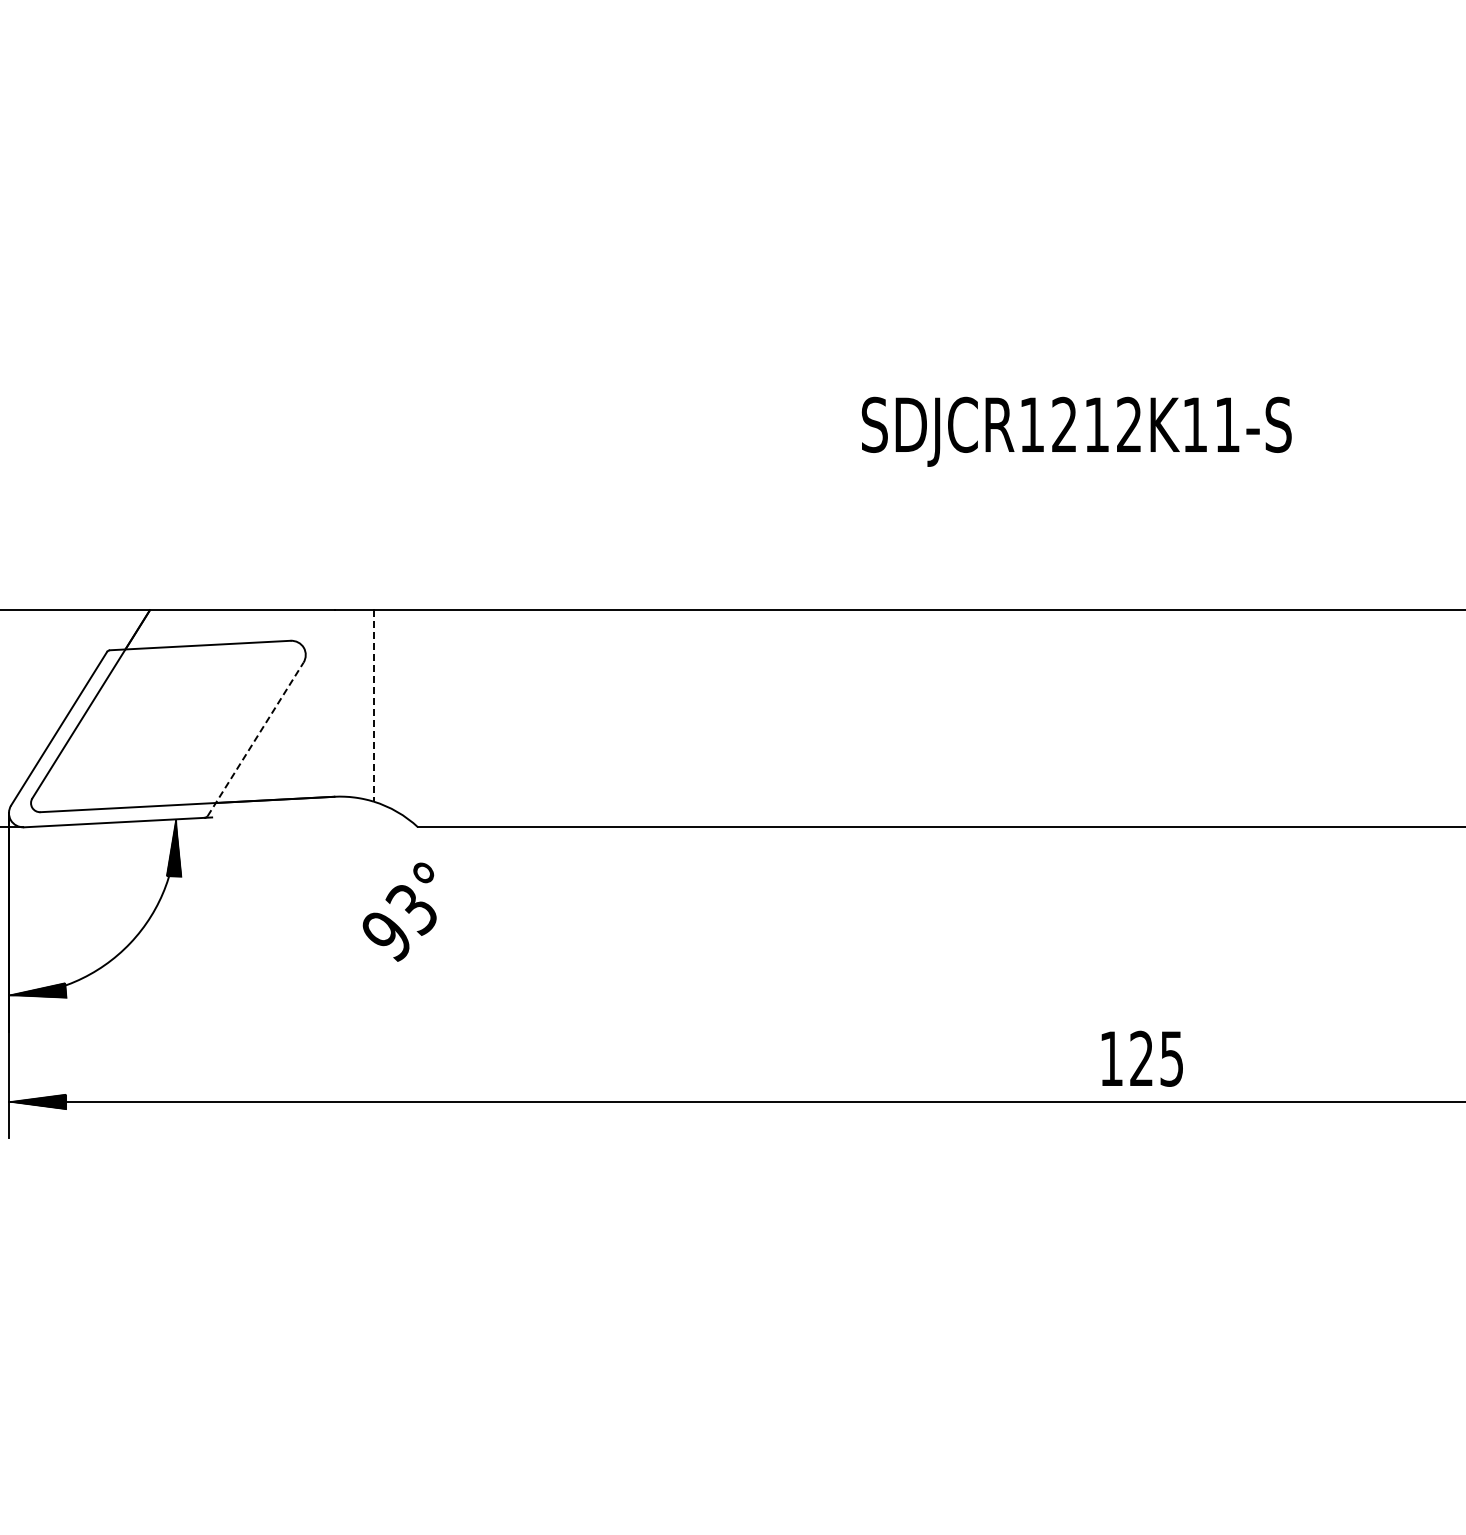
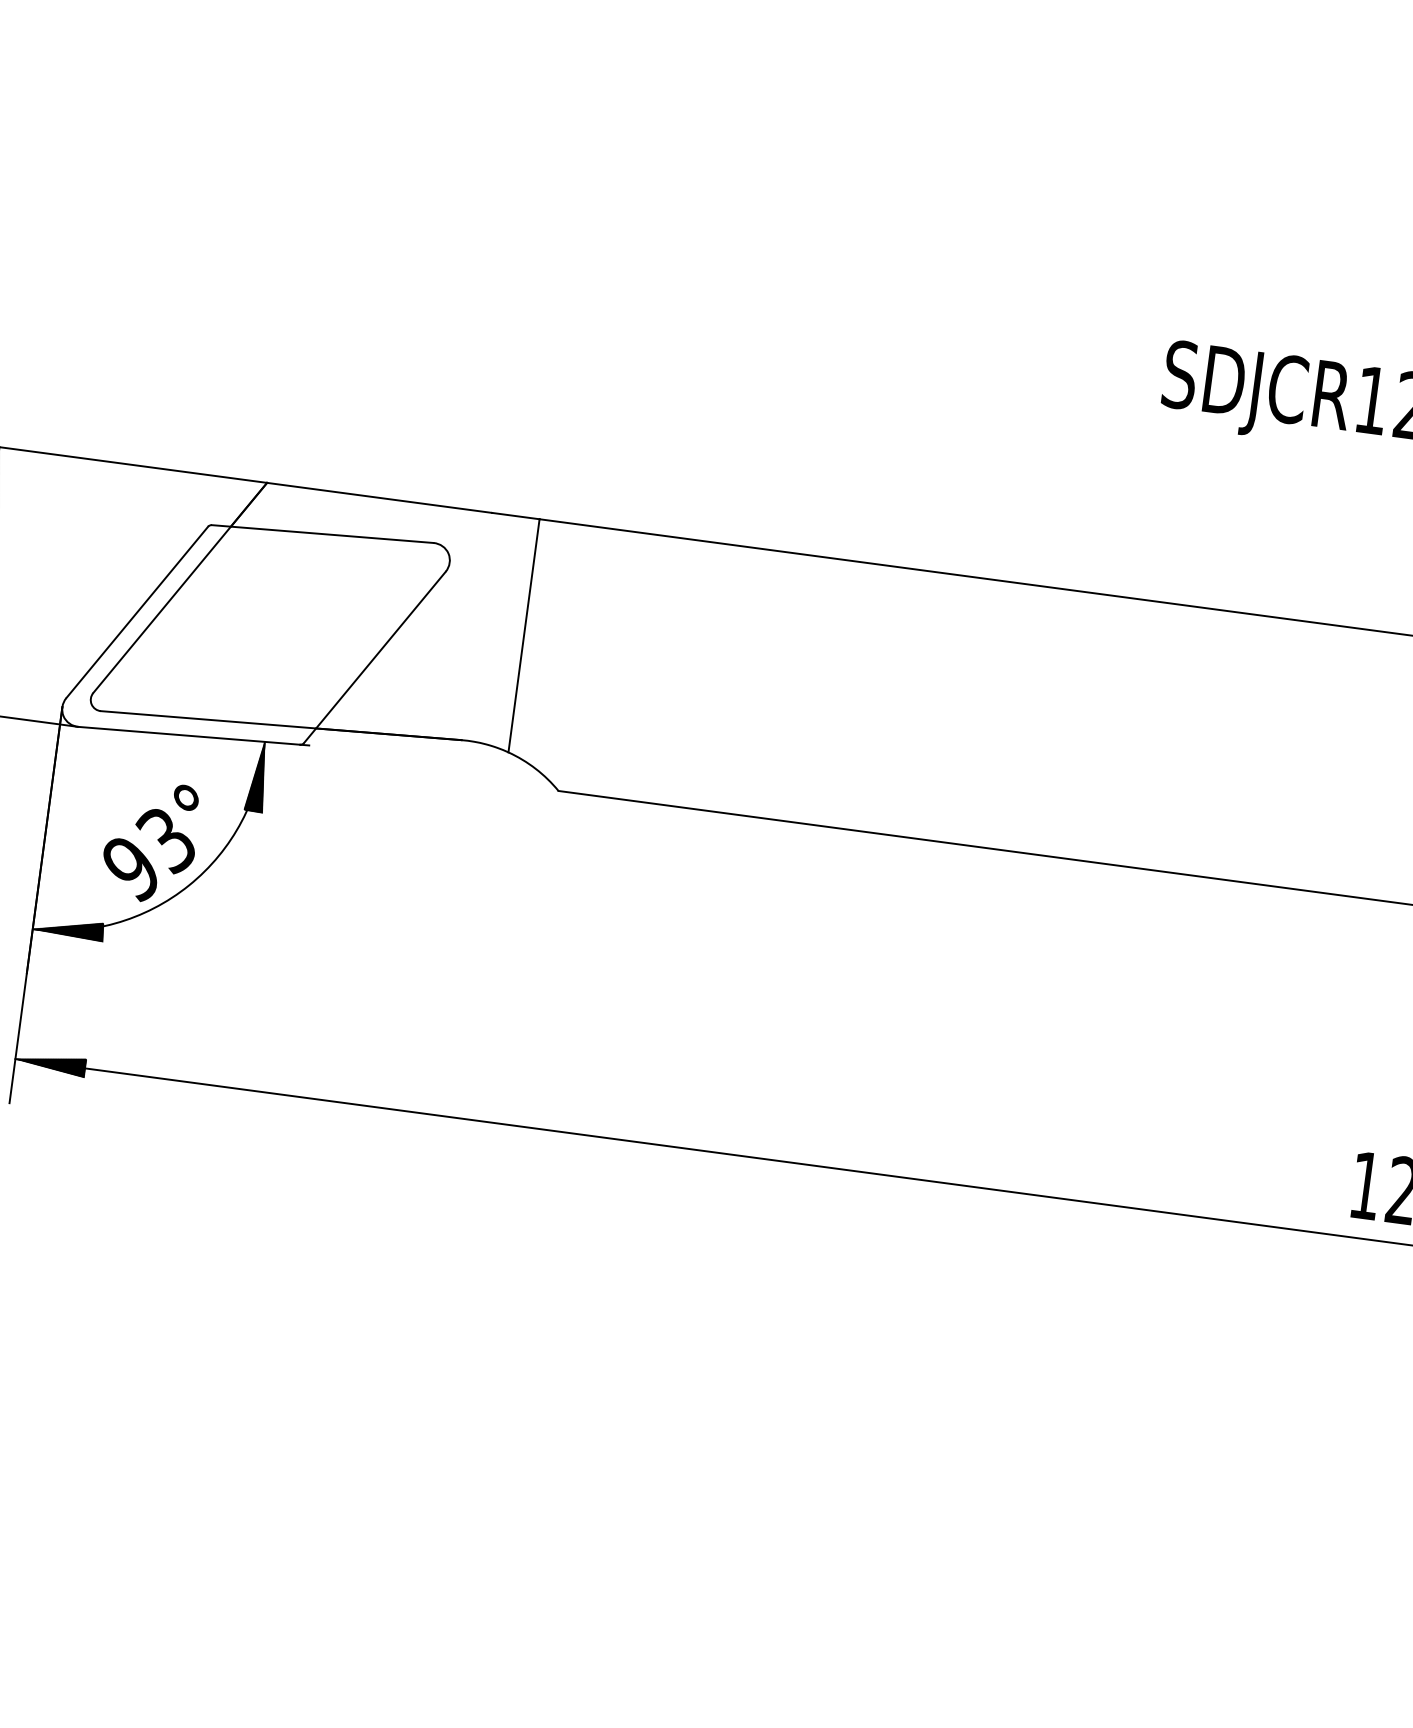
line: (373, 705) -> (524, 635), dashed -> solid
line: (255, 739) -> (374, 657), dashed -> solid
text: (399, 911) -> (150, 840), moved

